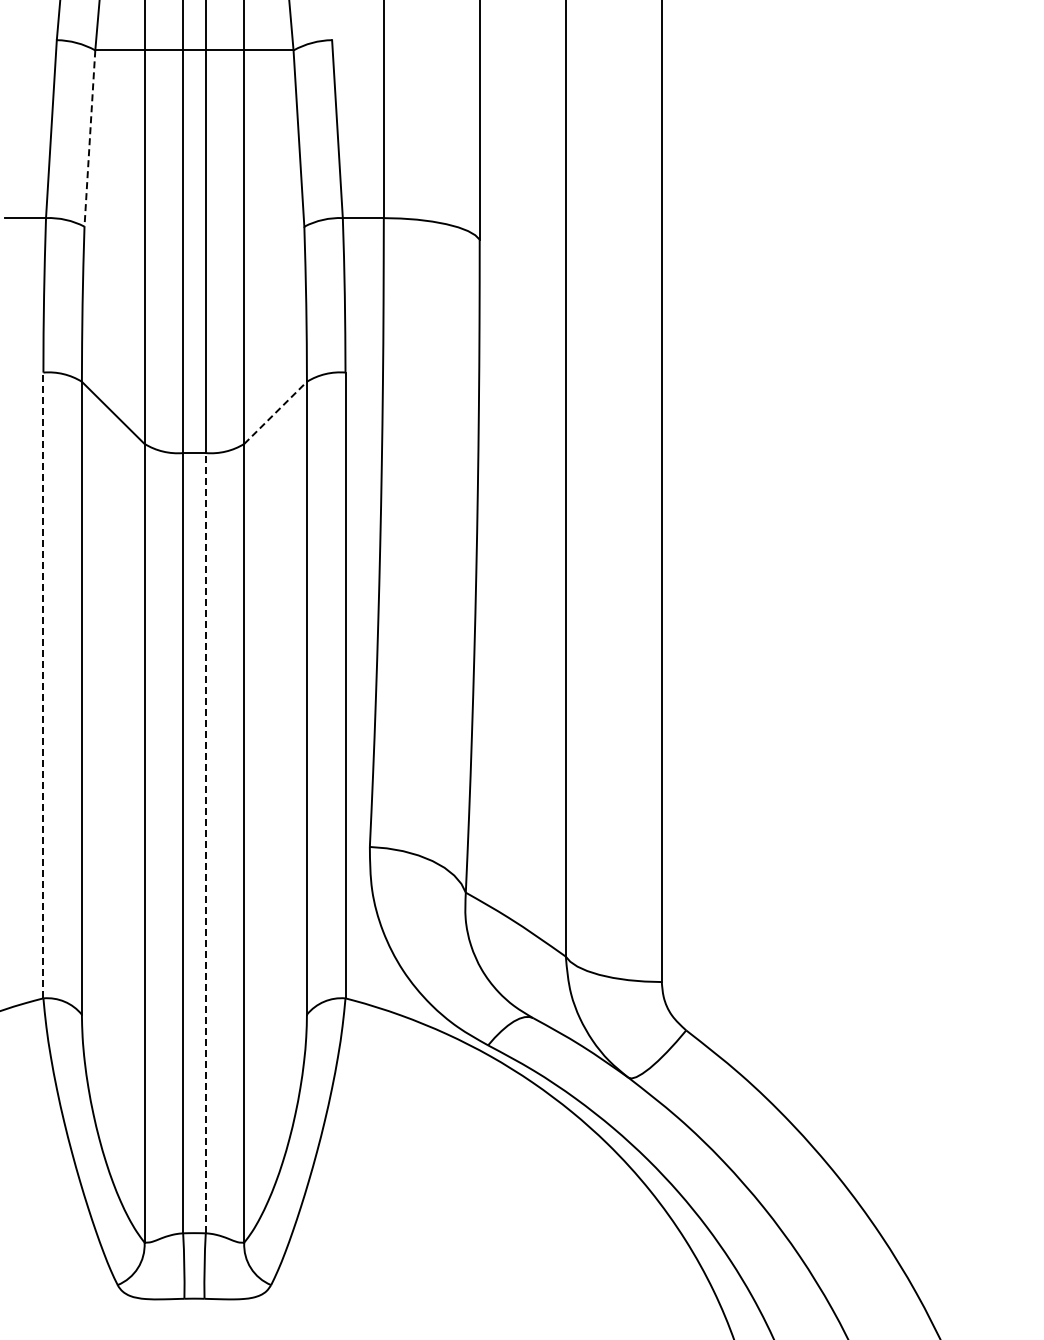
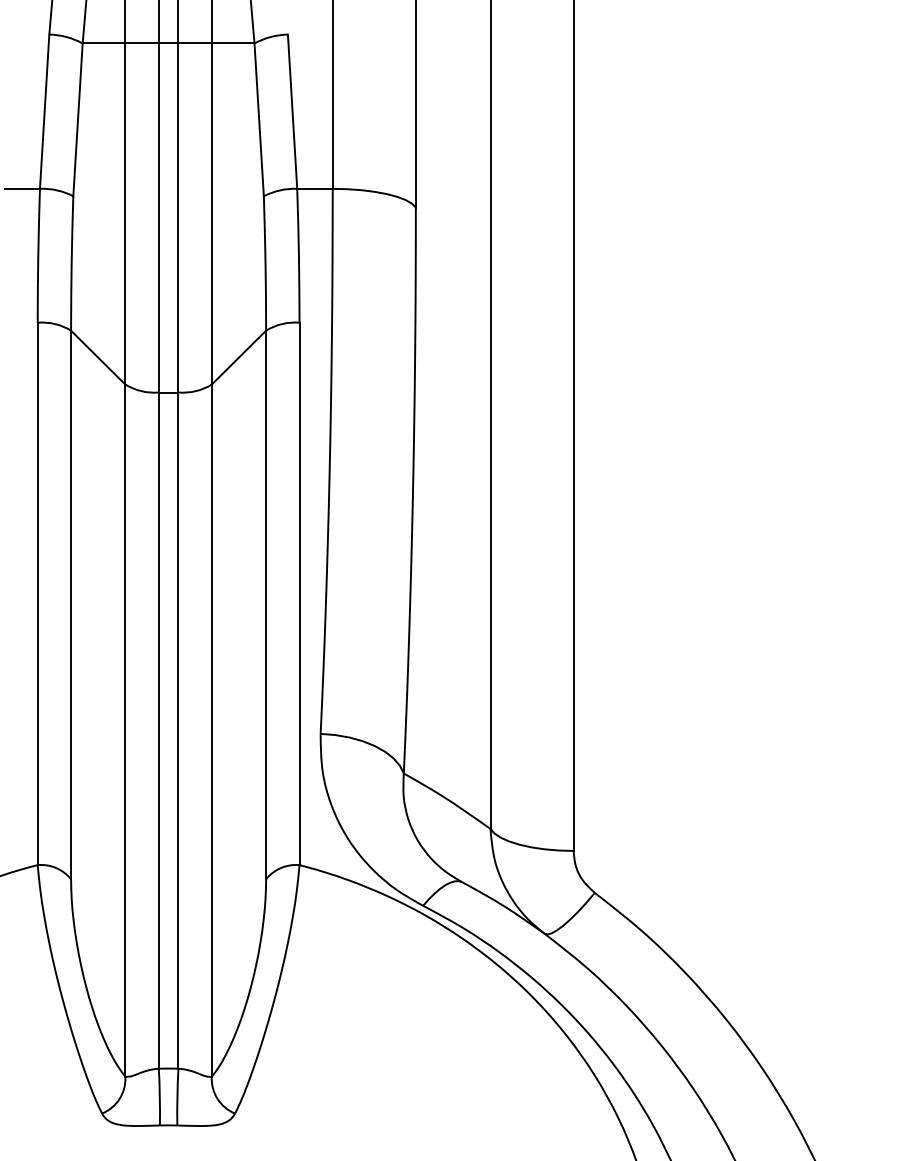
line: (89, 139) -> (77, 120), dashed -> solid
line: (275, 412) -> (238, 357), dashed -> solid
line: (43, 685) -> (37, 593), dashed -> solid
line: (205, 842) -> (178, 730), dashed -> solid

